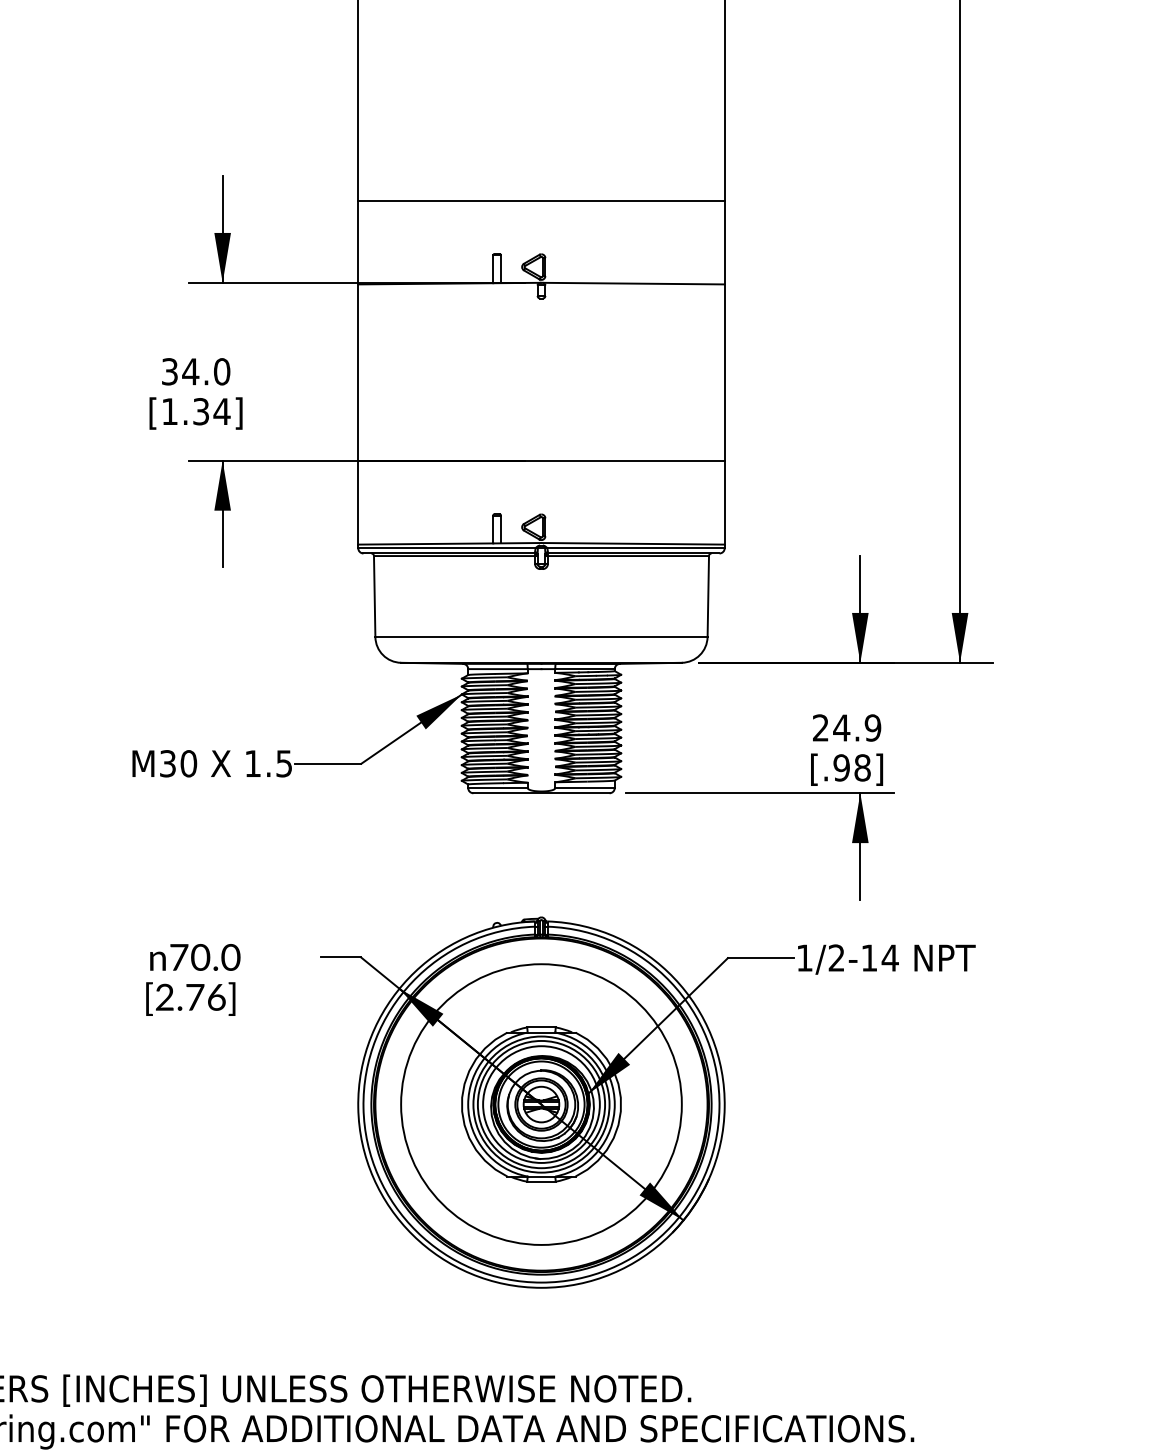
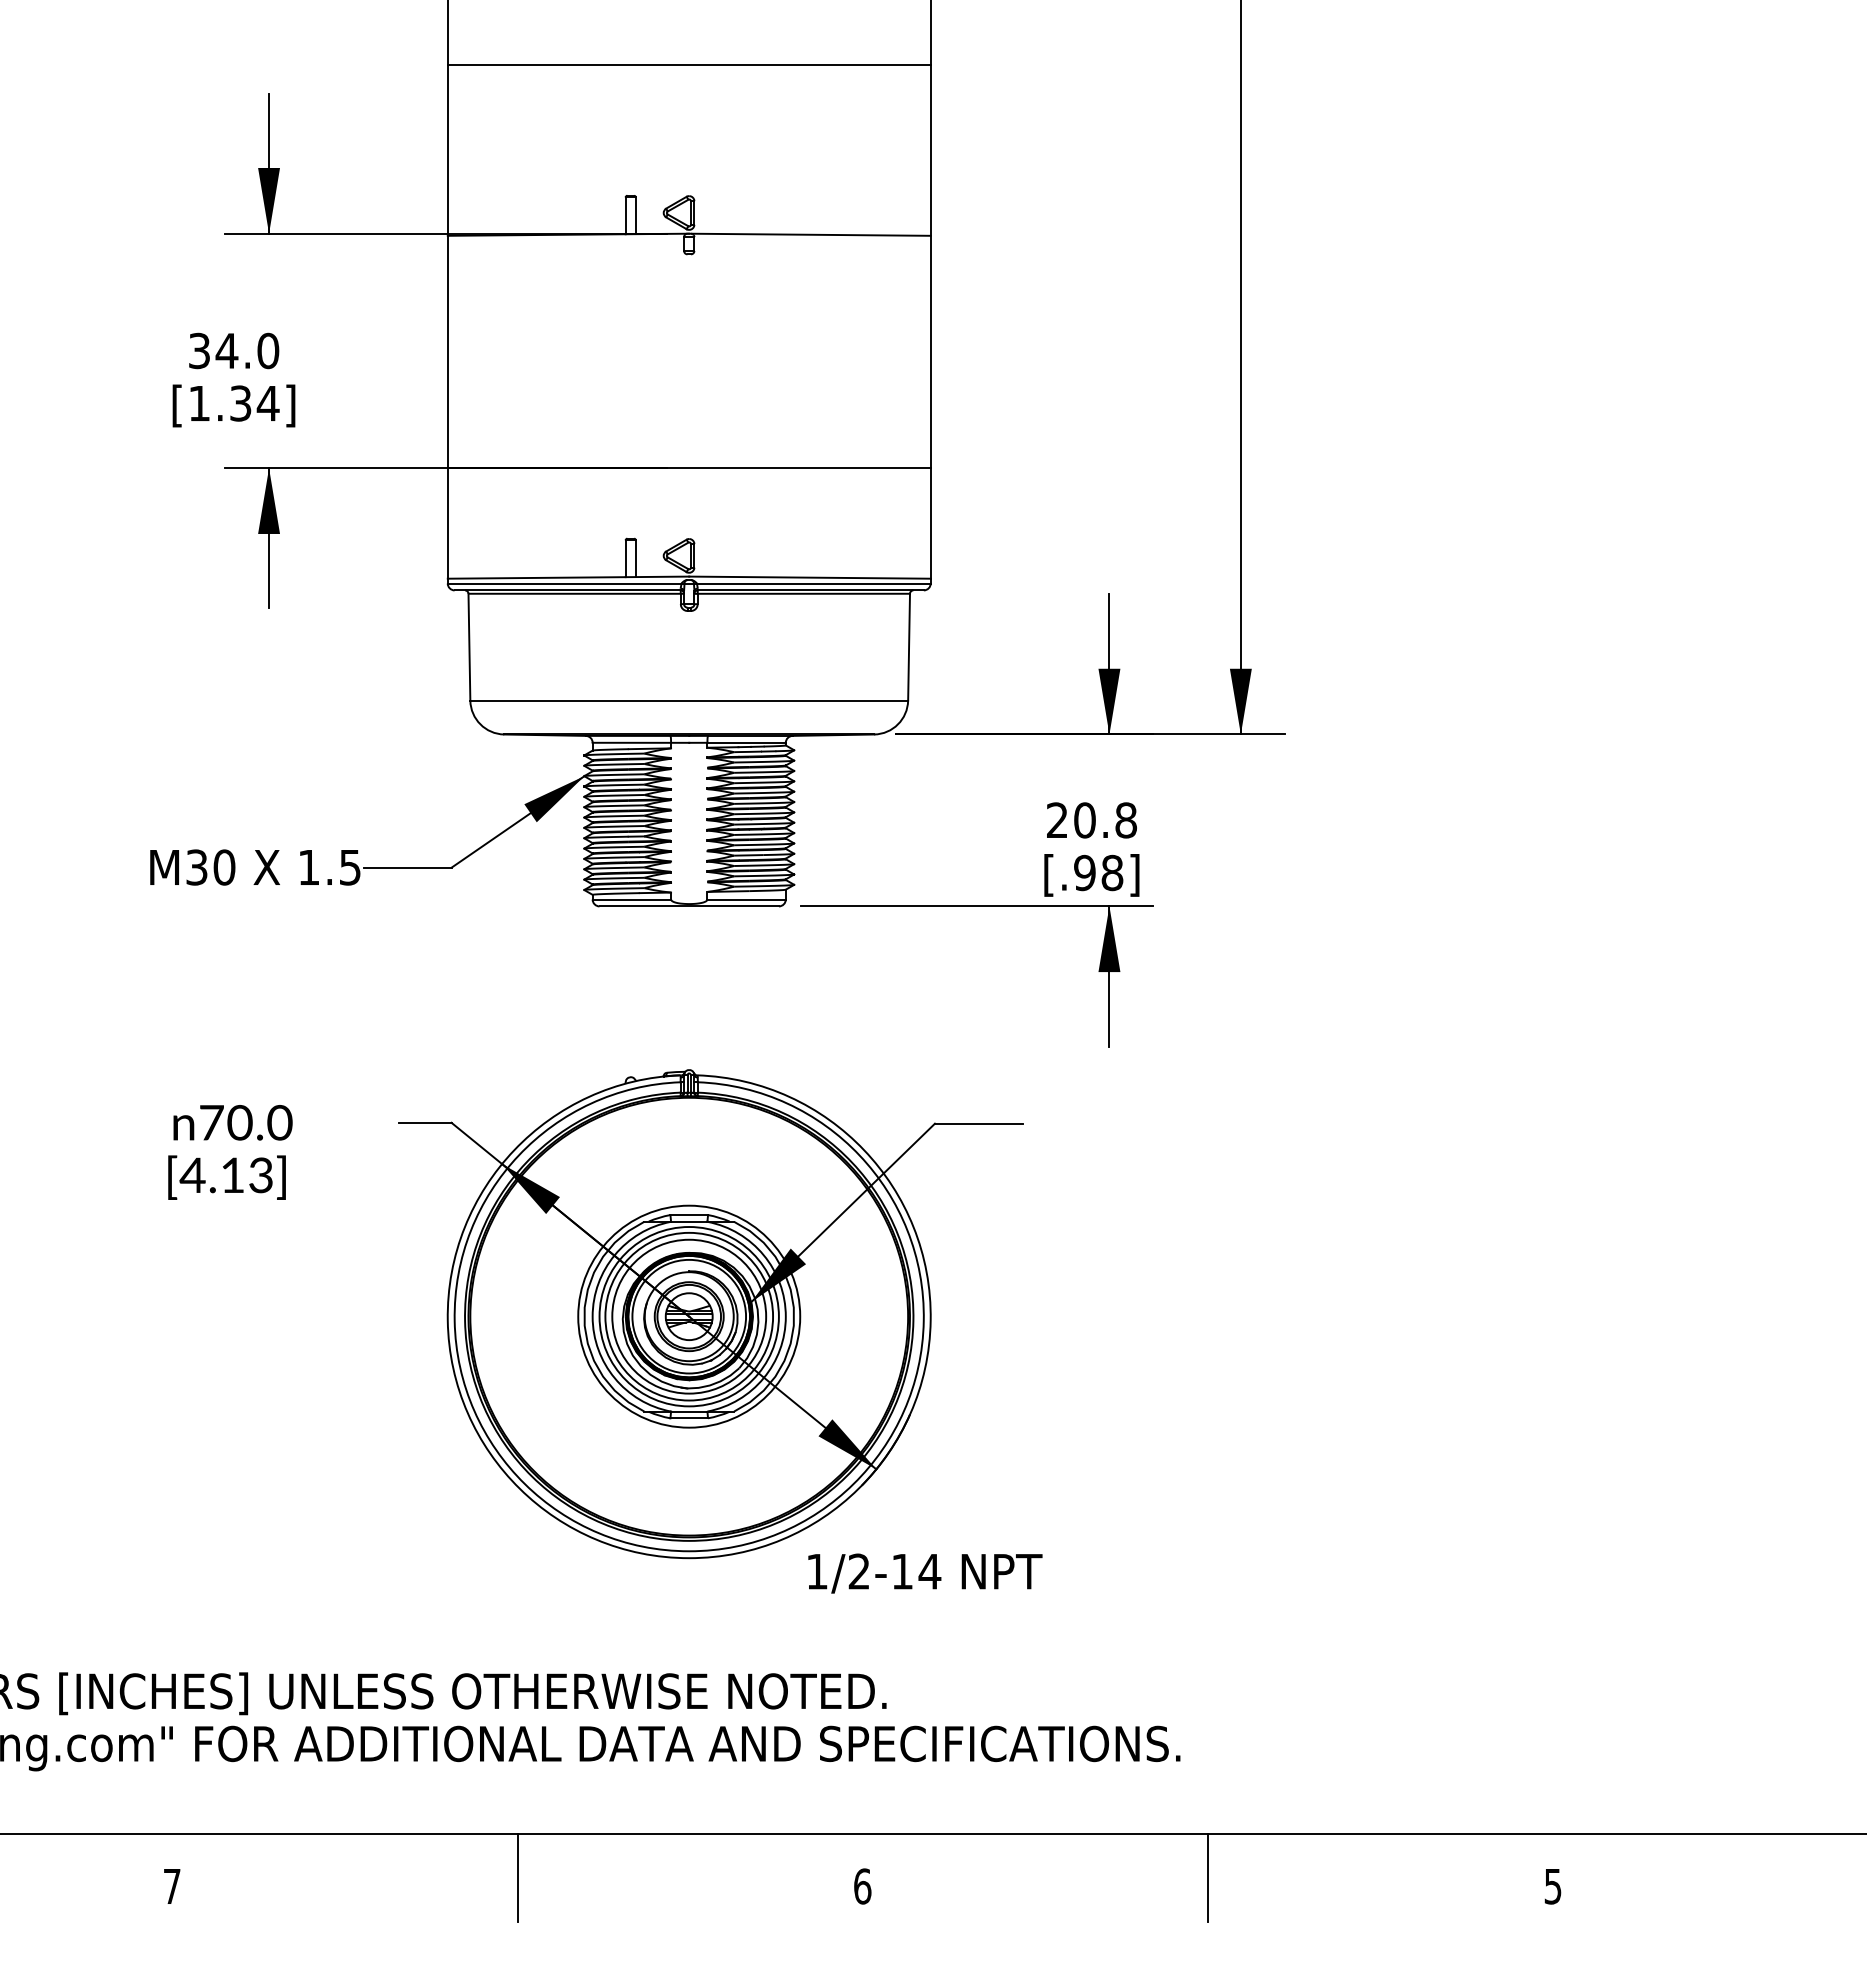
line: (540, 200) -> (688, 65), moved
text: (856, 728) -> (1104, 820), 24.9 -> 20.8
text: (886, 959) -> (925, 1573), moved
text: (190, 996) -> (226, 1174), [2.76] -> [4.13]
circle: (541, 1104) -> (689, 1316), size x0.6

